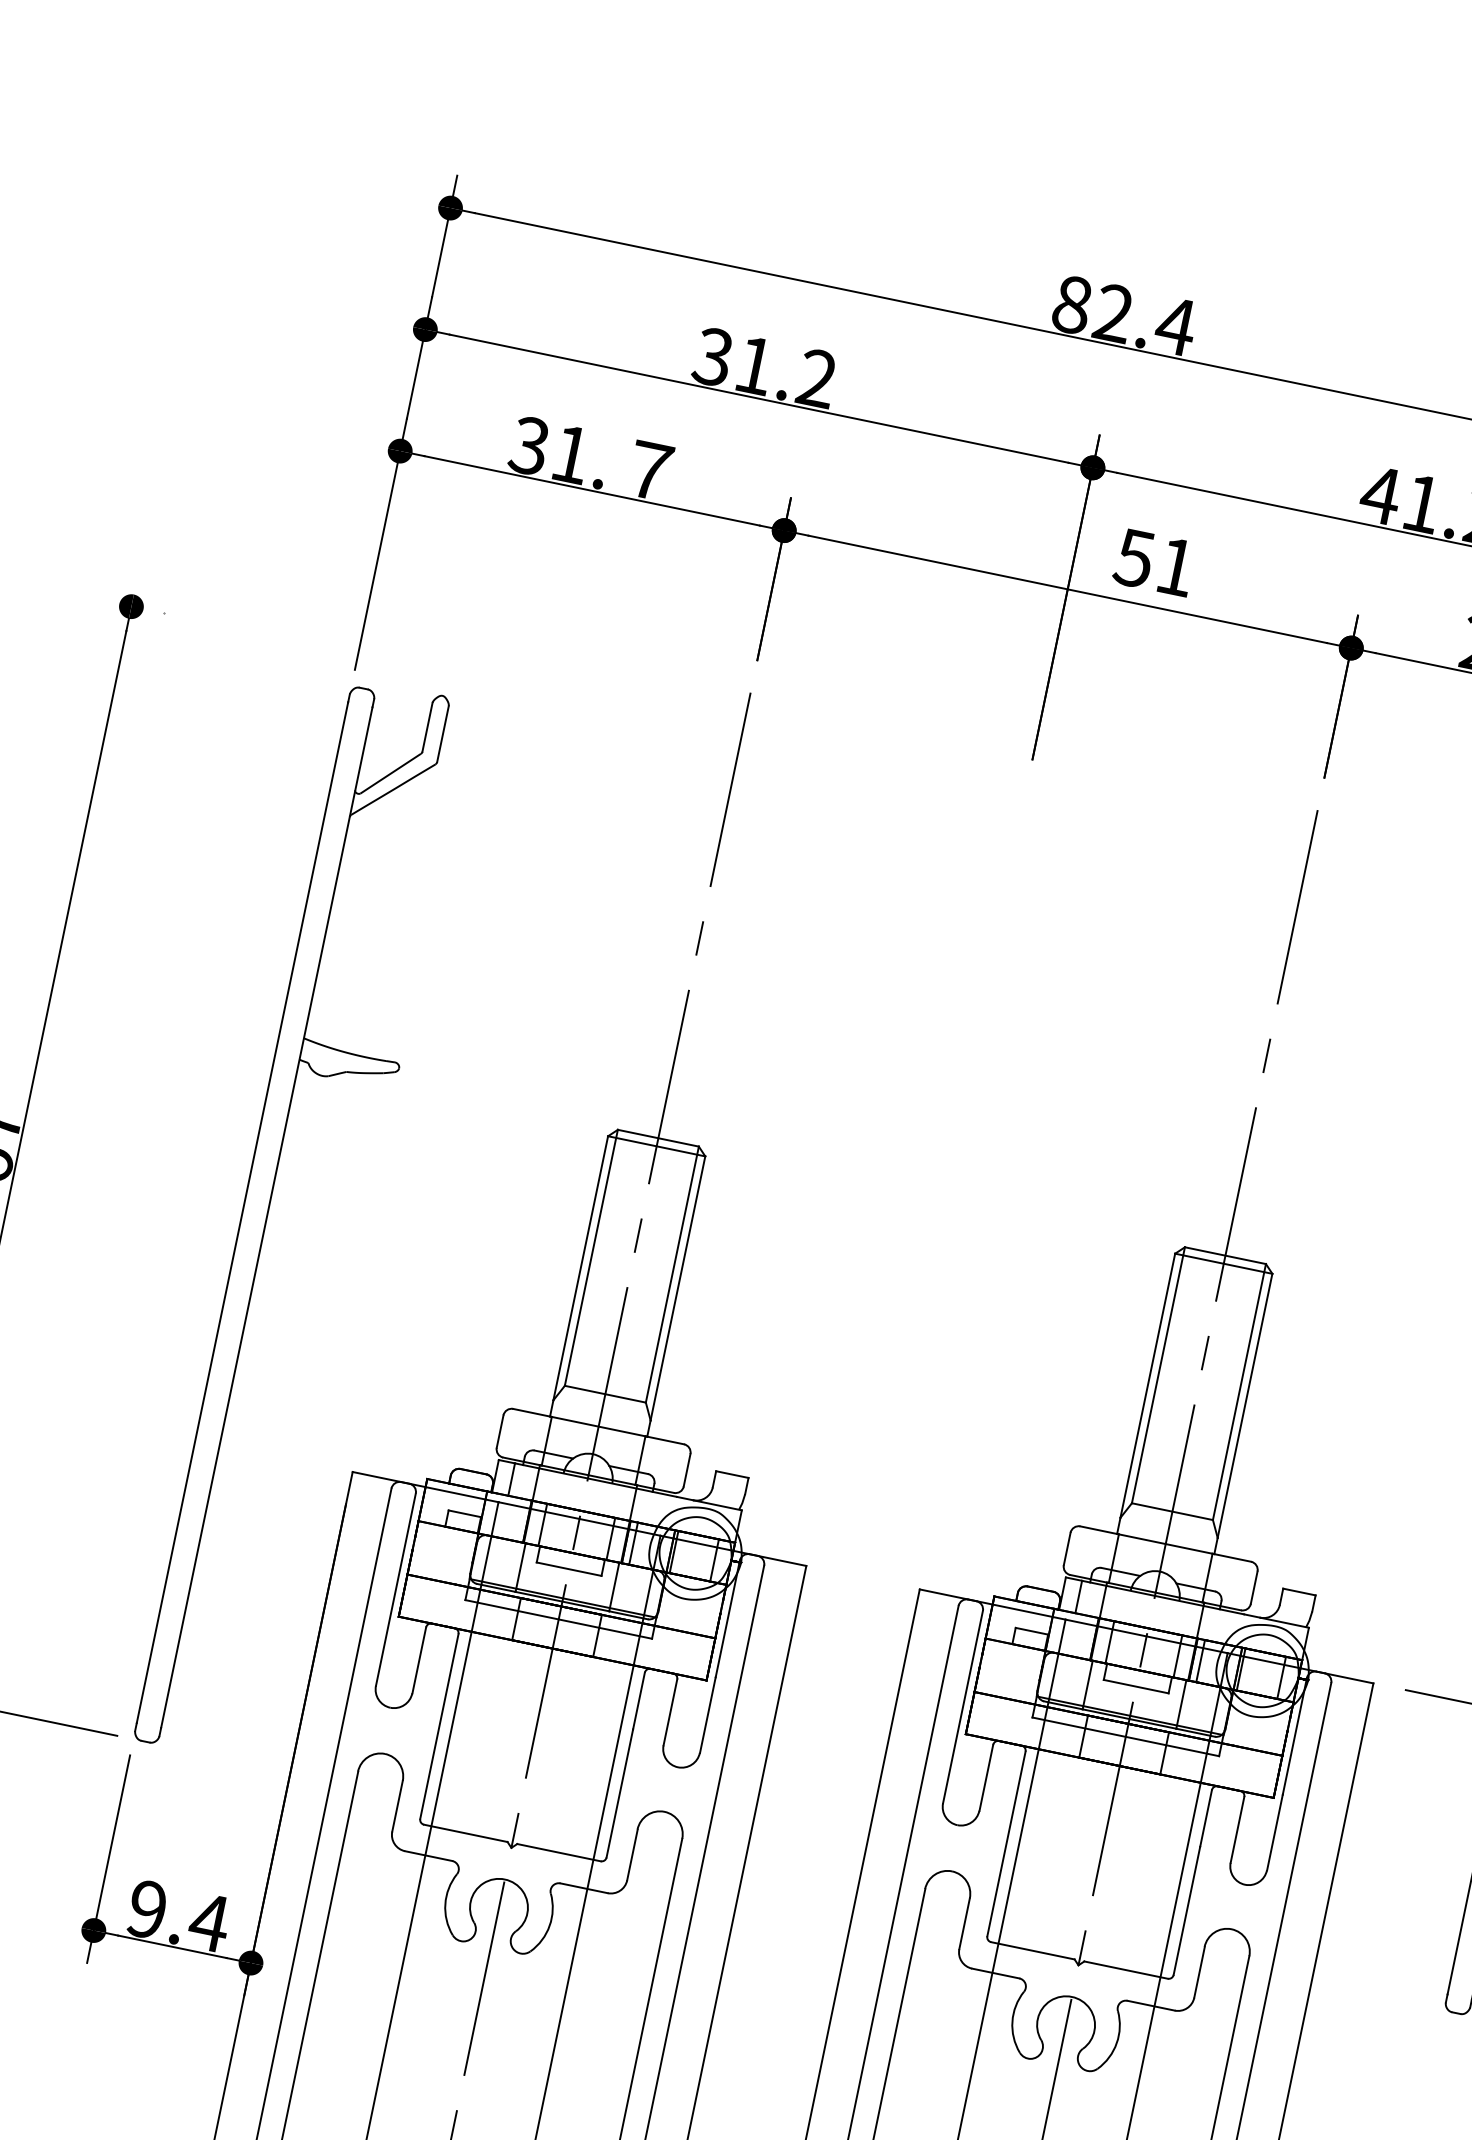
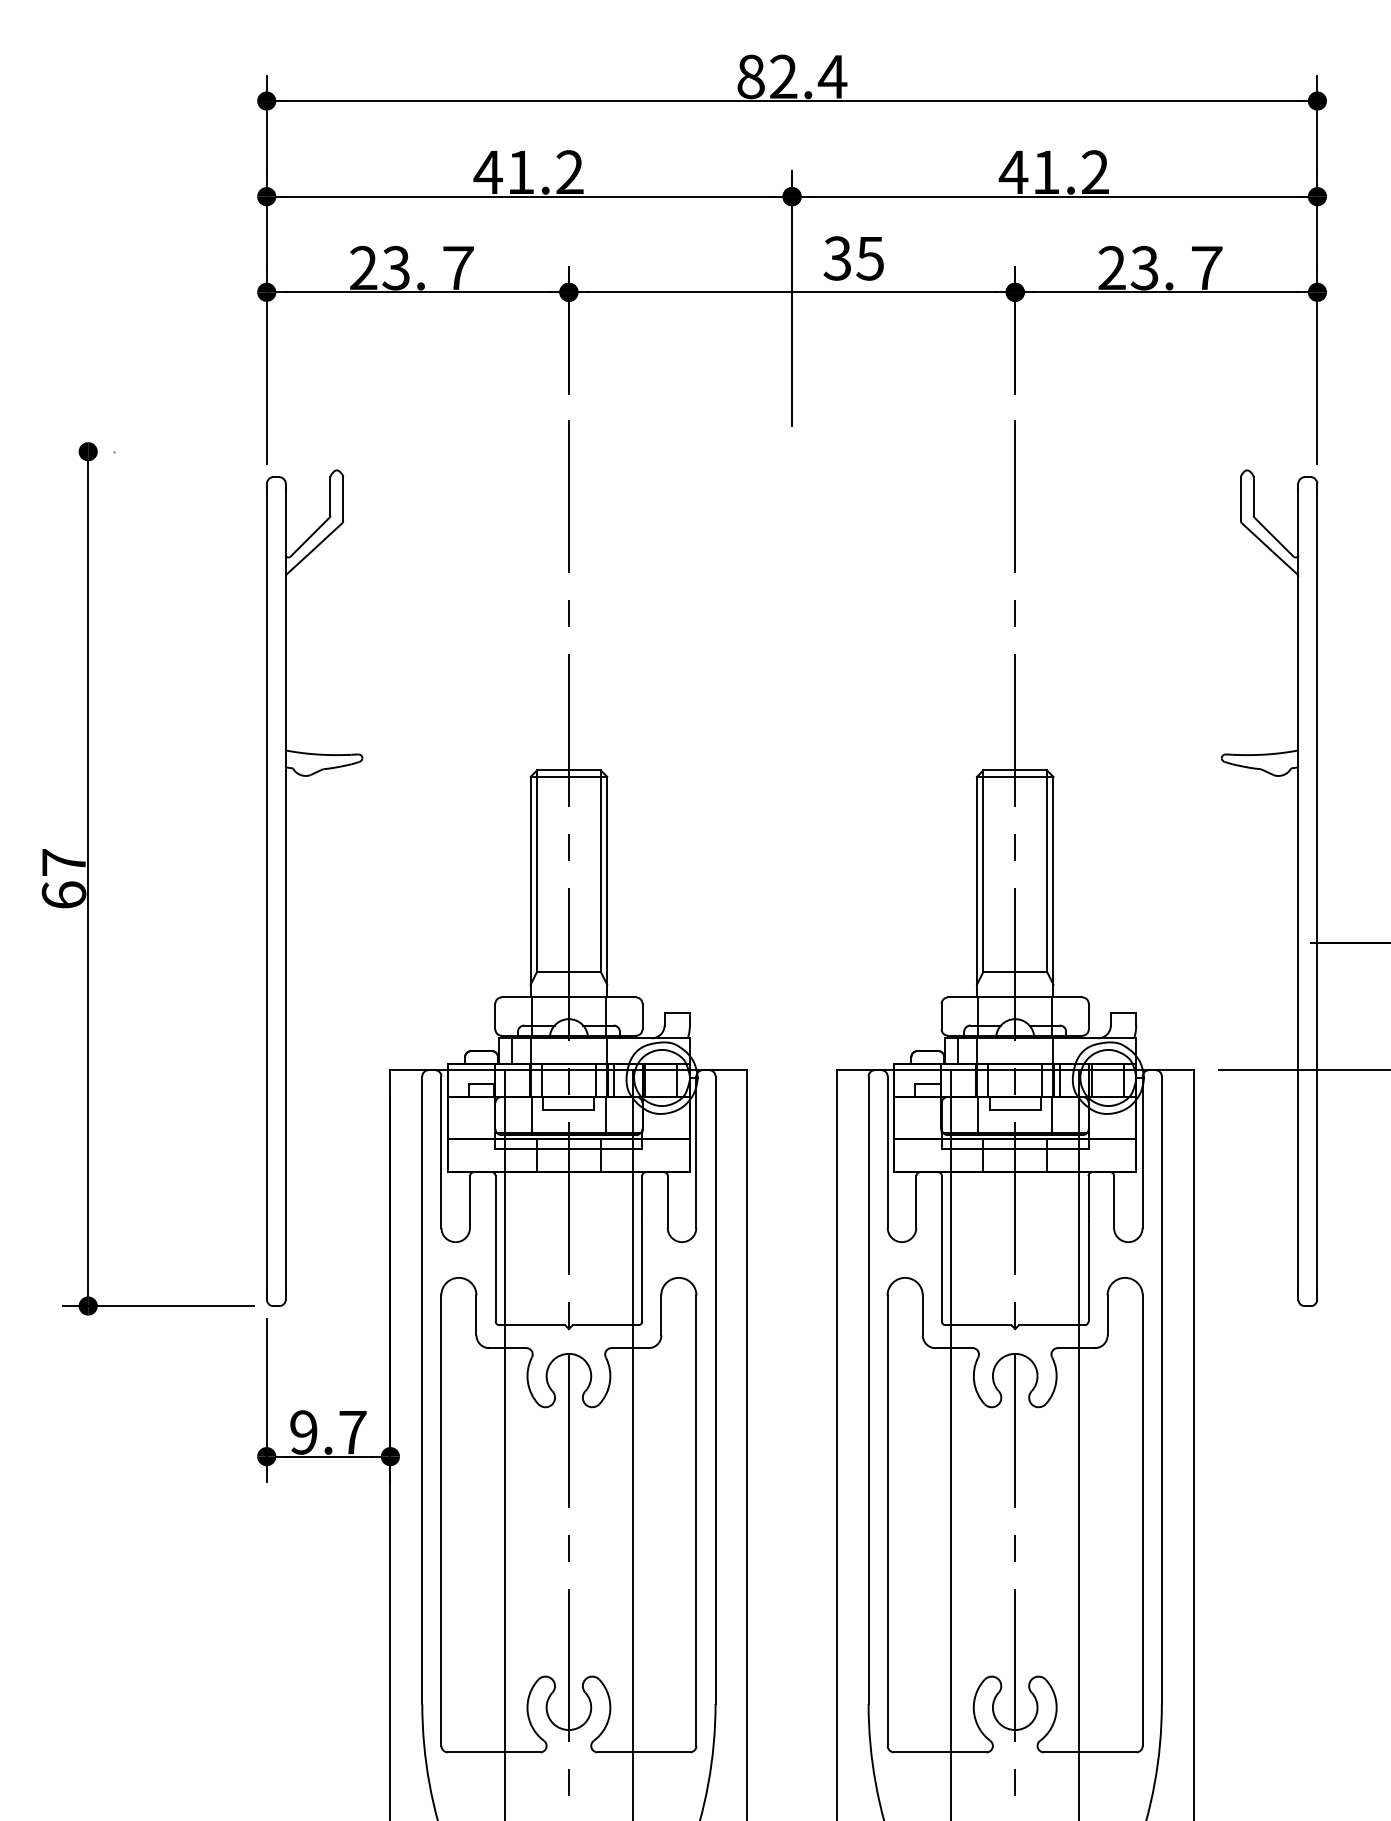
text: (712, 356) -> (487, 172), 31.2 -> 41.2
text: (550, 449) -> (379, 267), 31. -> 23.
text: (1154, 562) -> (853, 258), 51 -> 35
text: (209, 1922) -> (352, 1432), 9.4 -> 9.7

